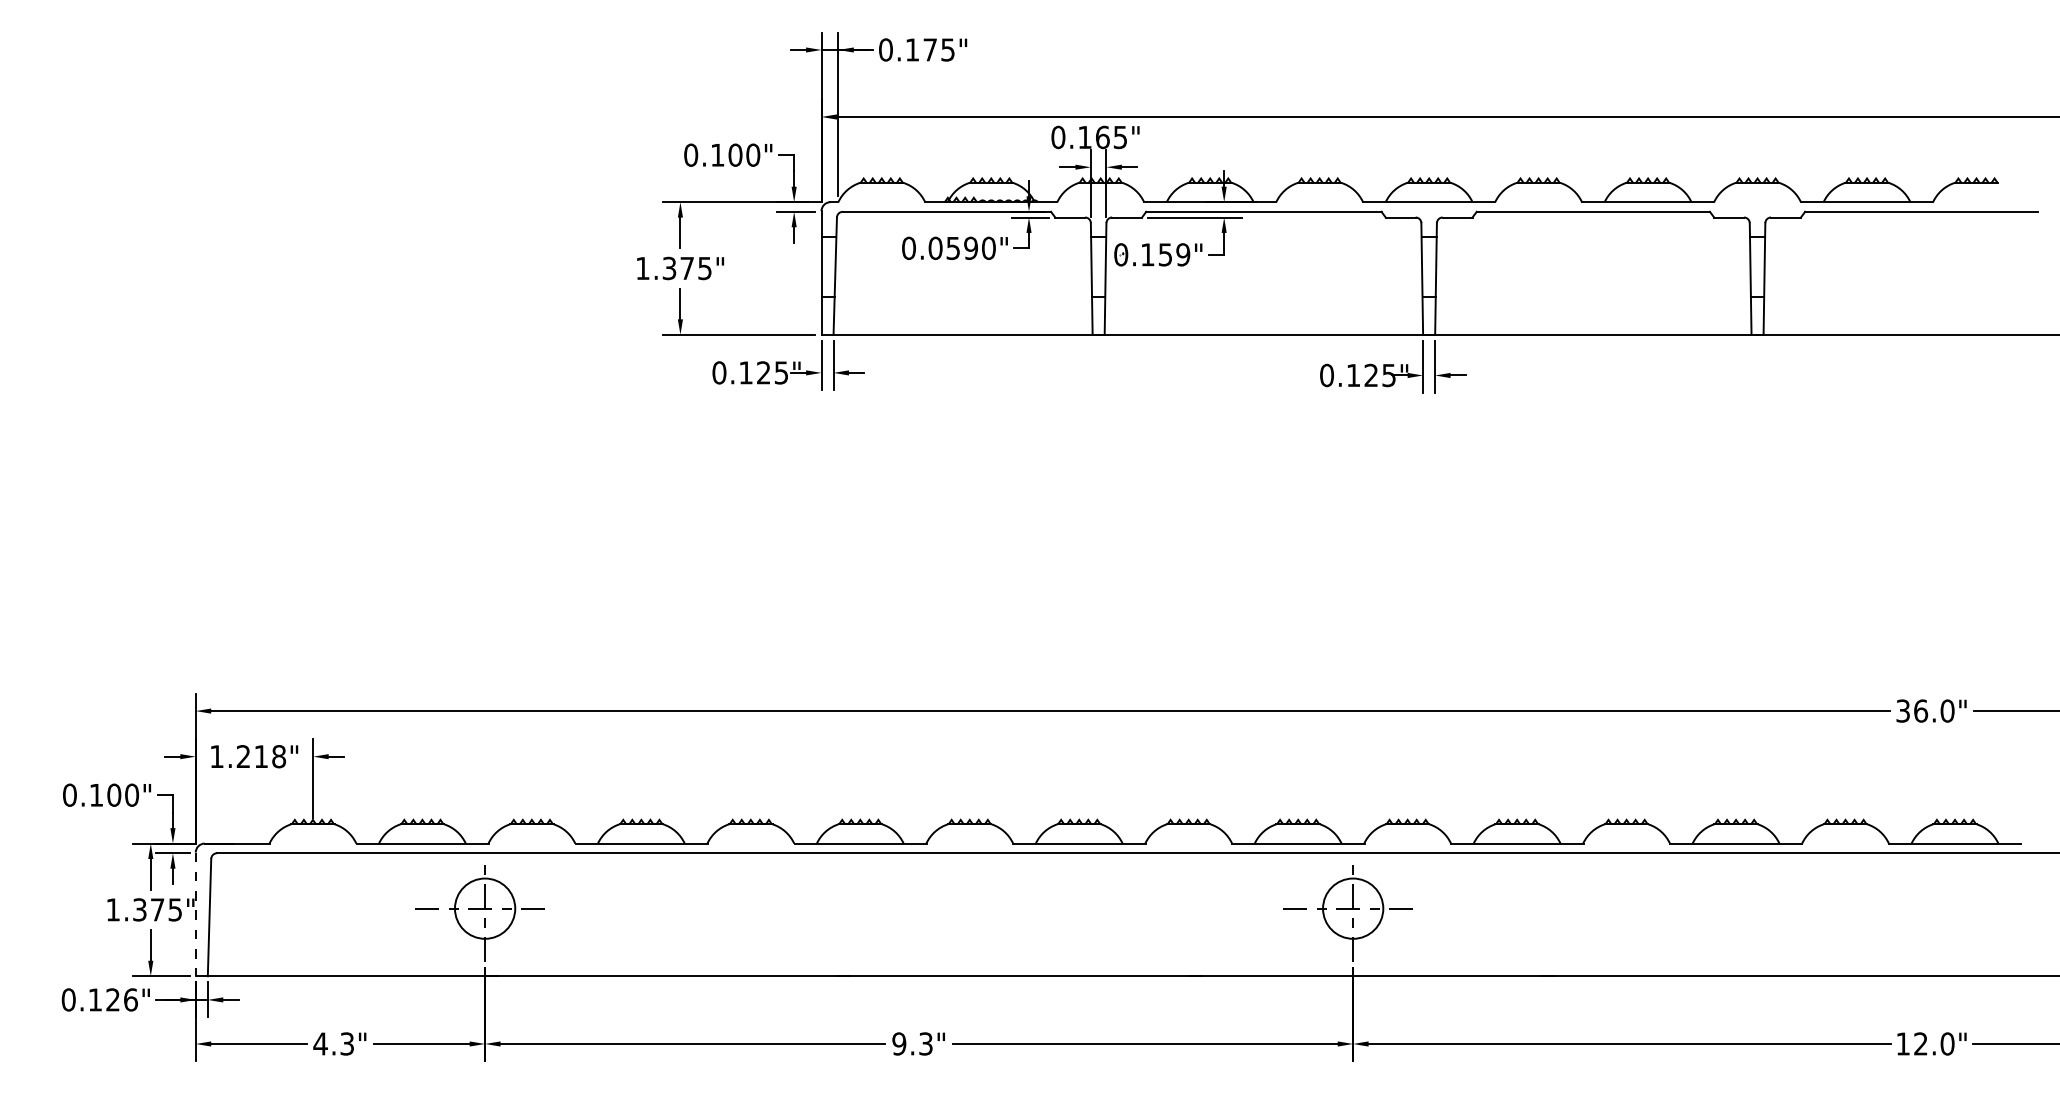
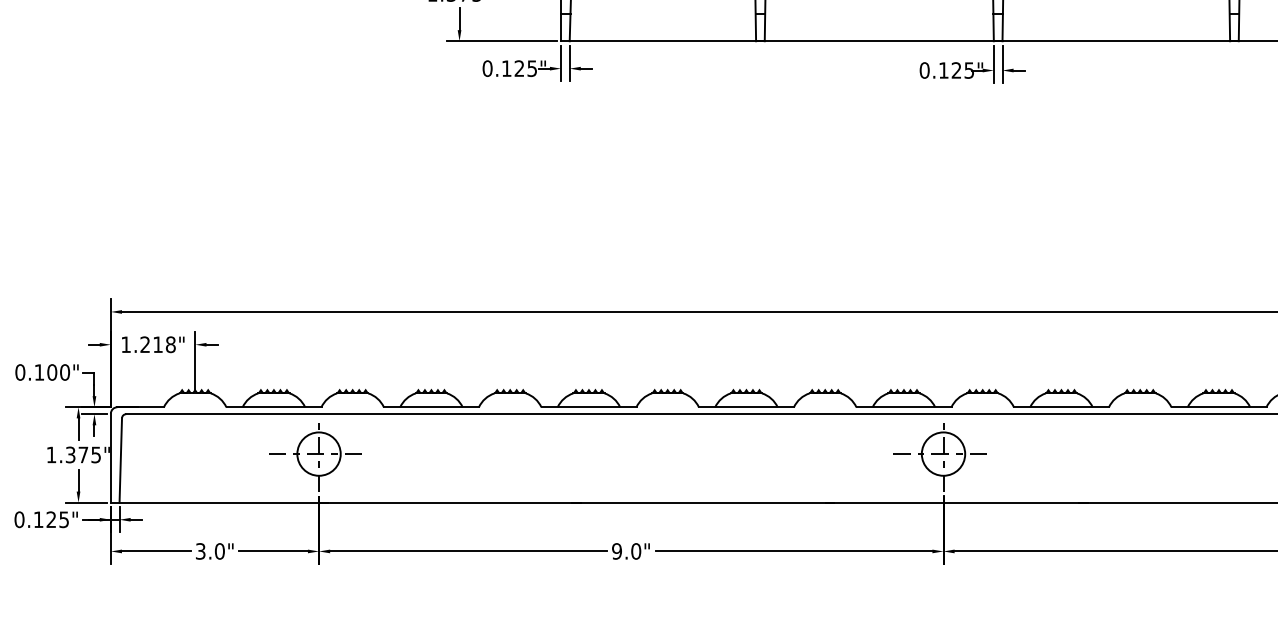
line: (195, 914) -> (110, 458), dashed -> solid
text: (130, 999) -> (63, 519), 0.126" -> 0.125"
text: (333, 1043) -> (209, 551), 4.3" -> 3.0"
text: (925, 1043) -> (635, 551), 9.3" -> 9.0"

